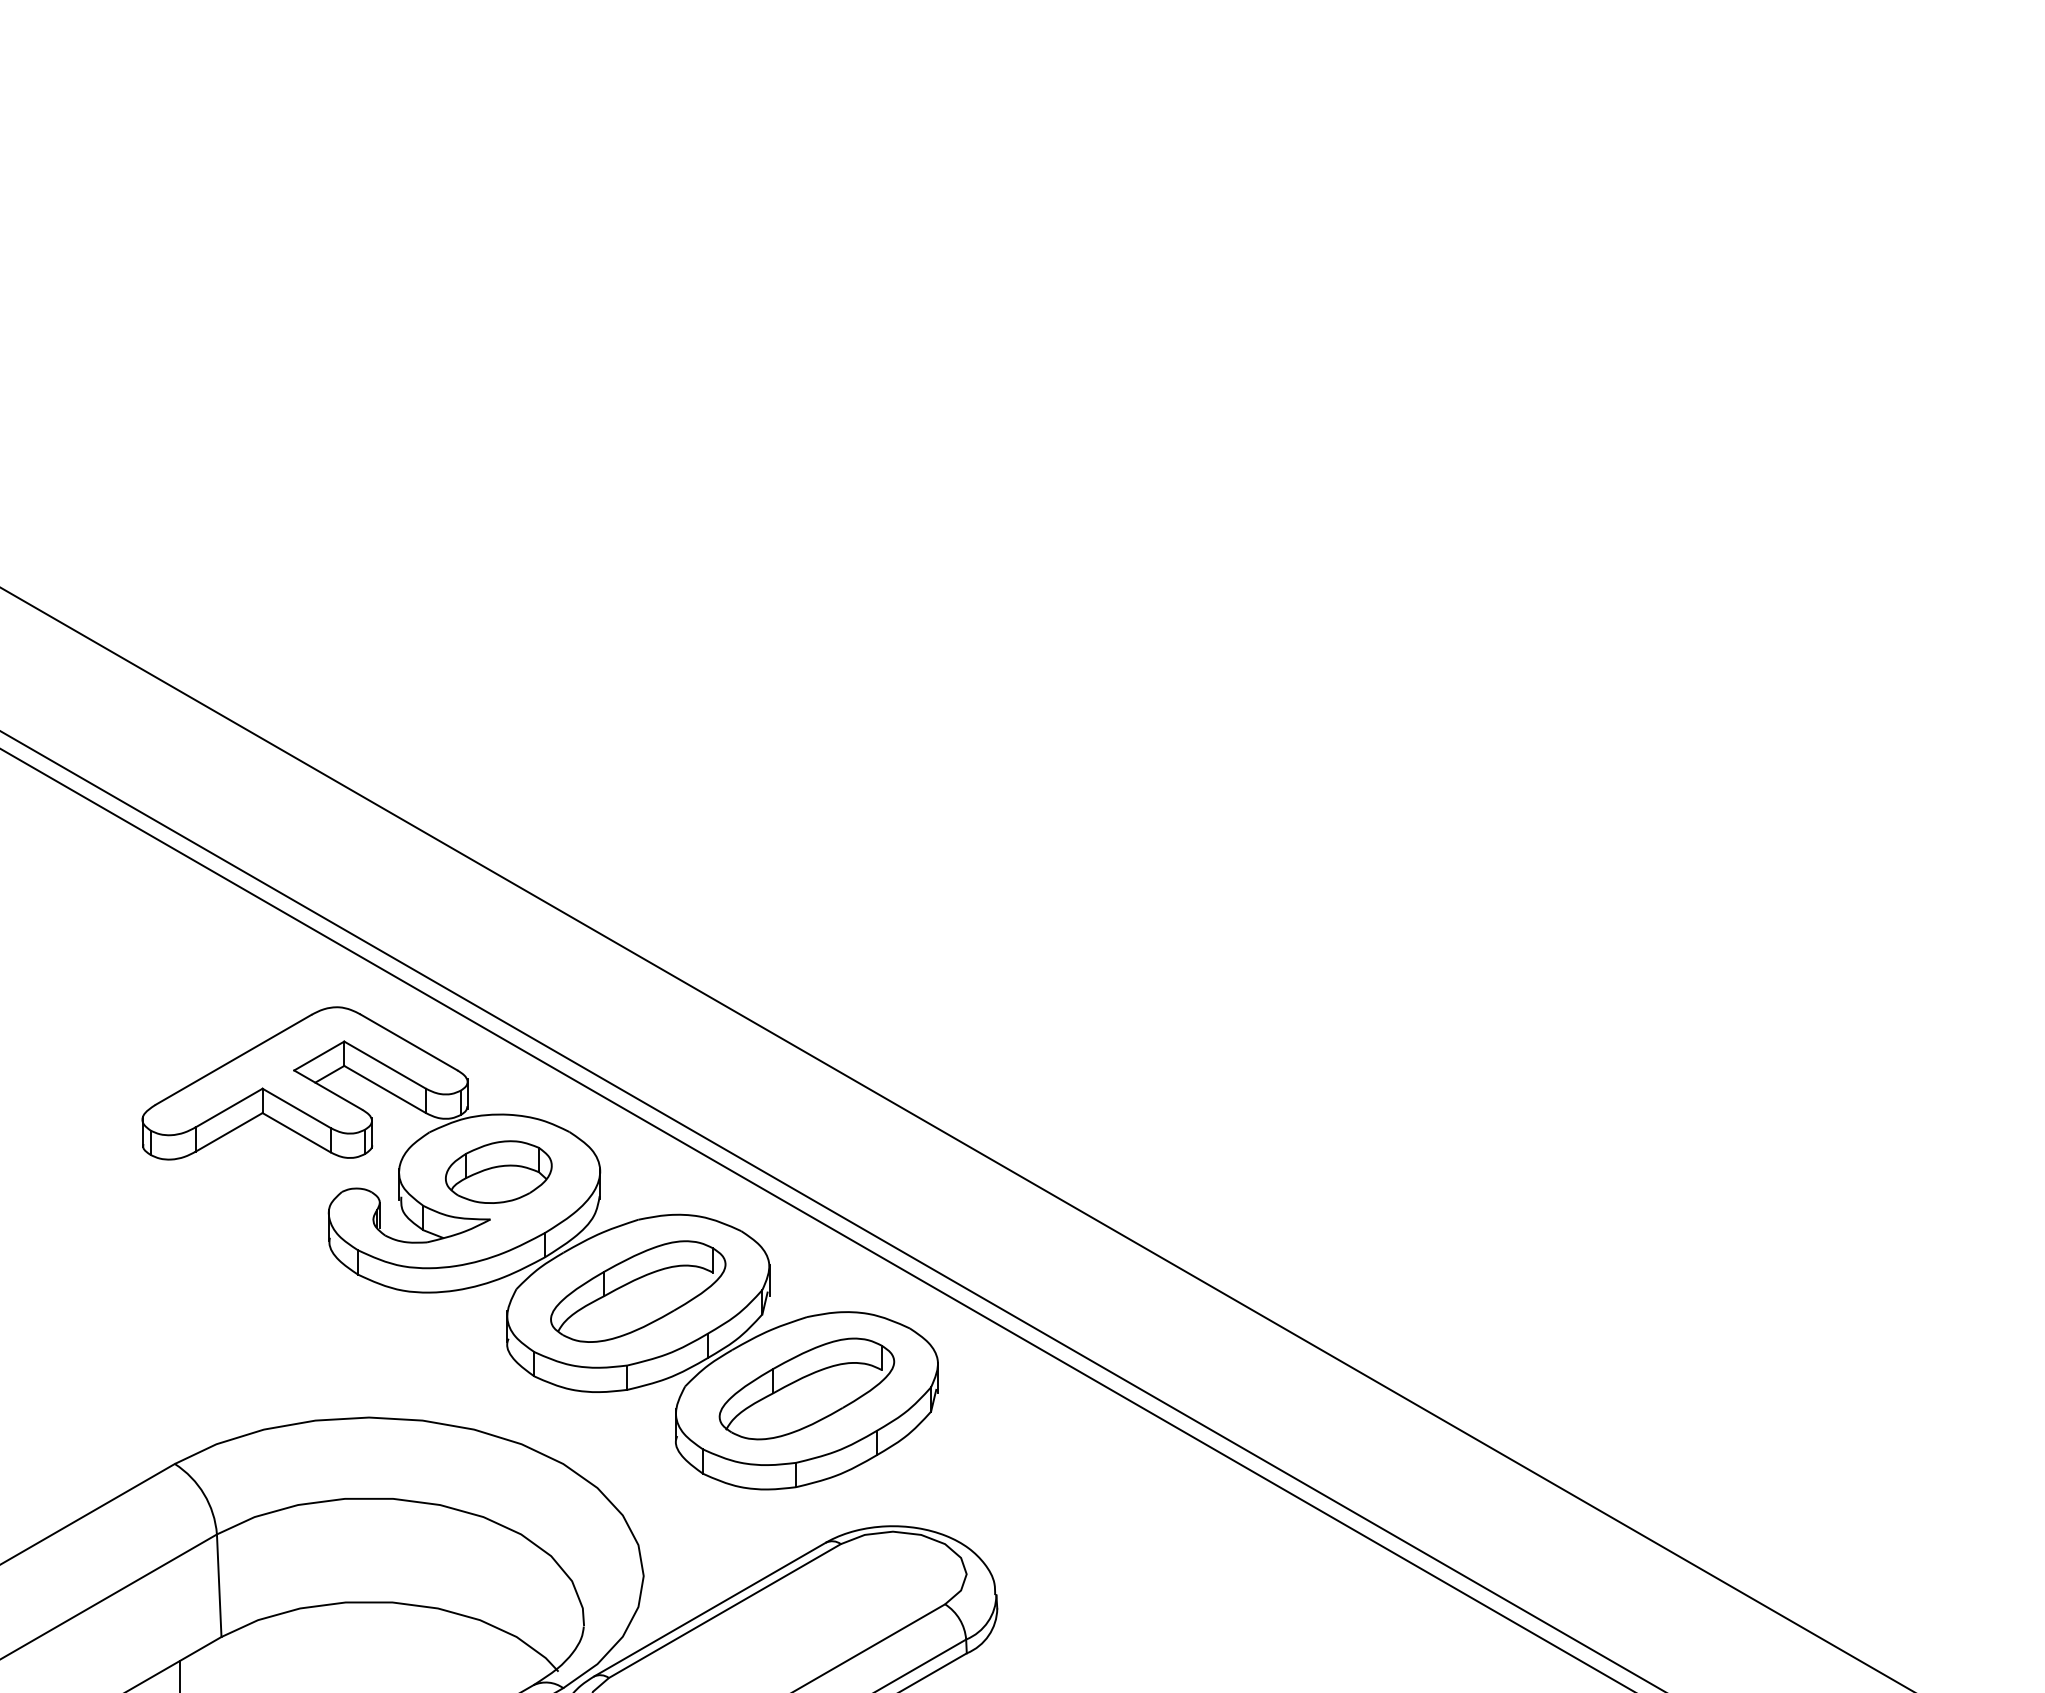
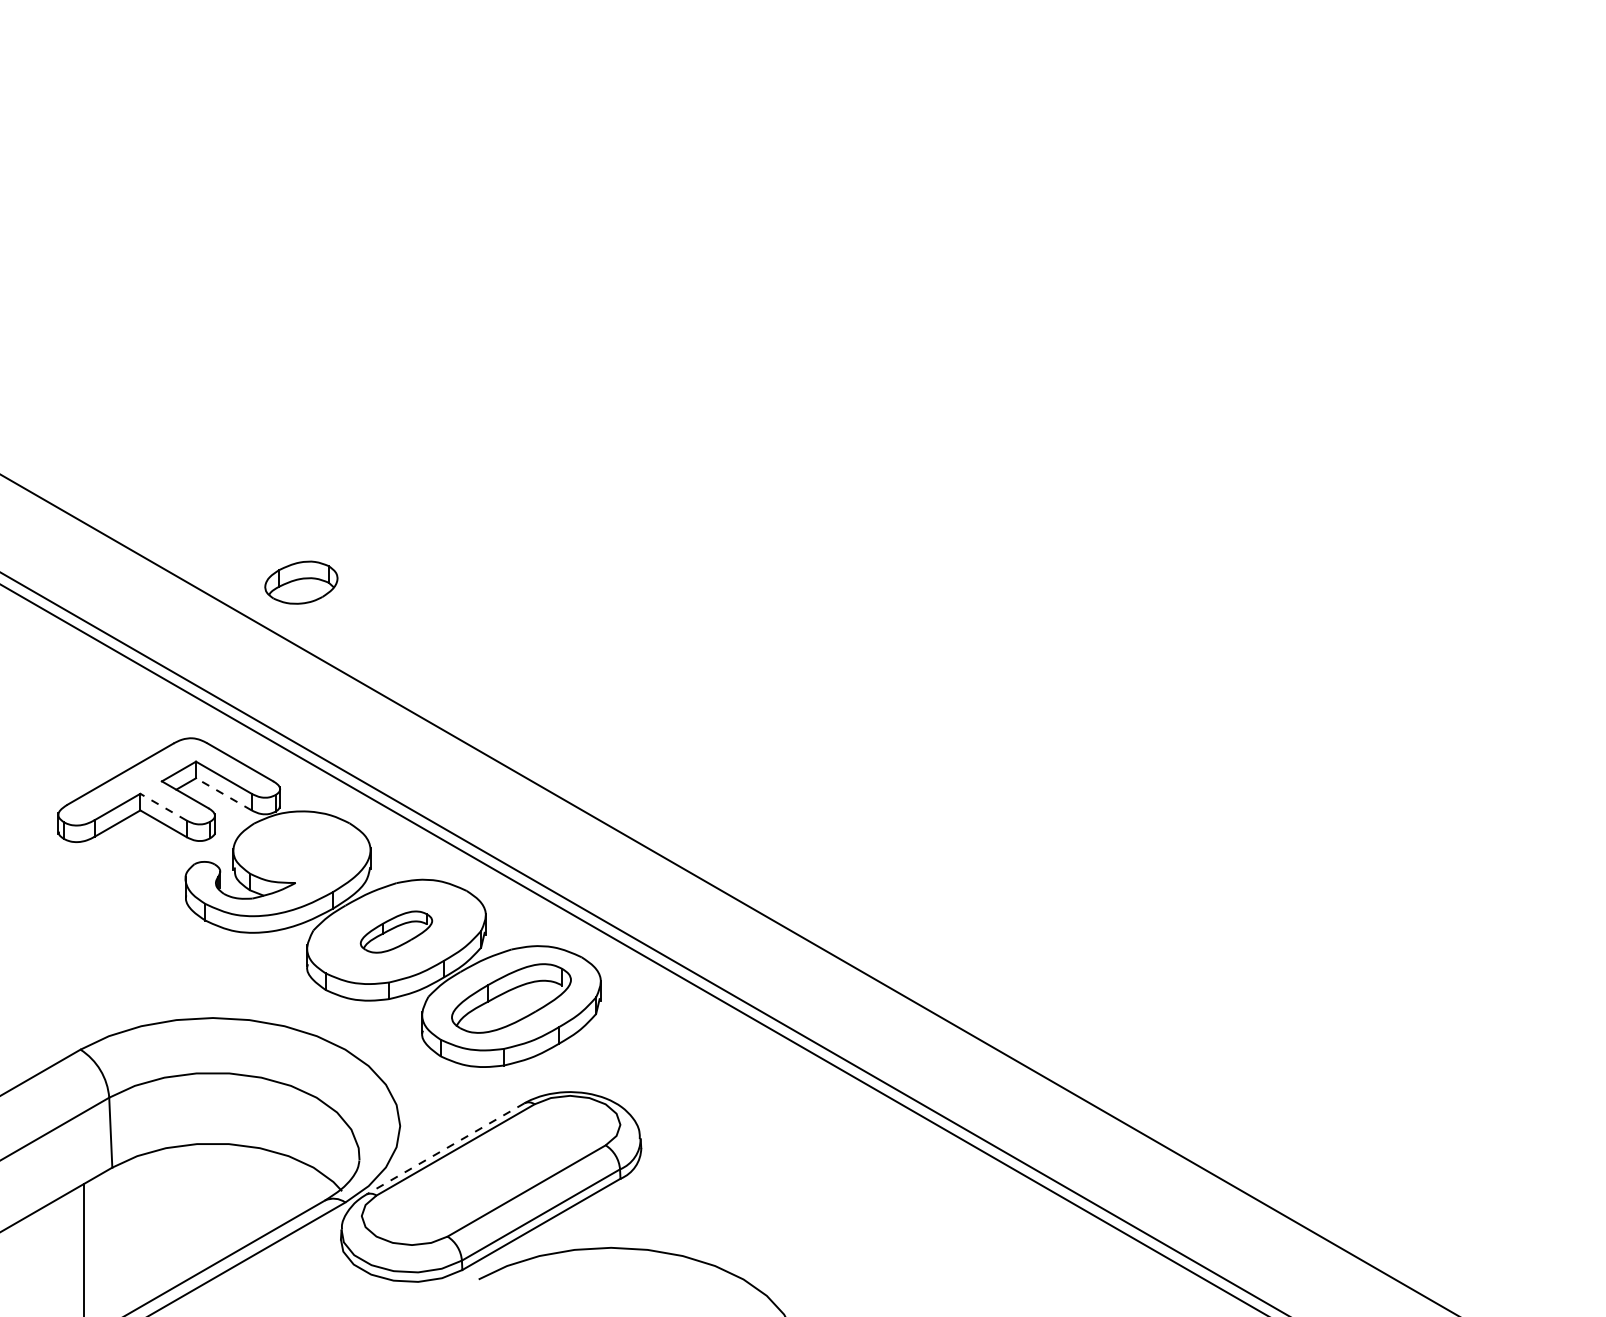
line: (384, 1089) -> (223, 794), solid -> dashed
line: (296, 1108) -> (163, 807), solid -> dashed
part: (498, 1171) -> (301, 582), moved
part: (638, 1290) -> (396, 931), size x0.6
line: (708, 1610) -> (444, 1149), solid -> dashed

